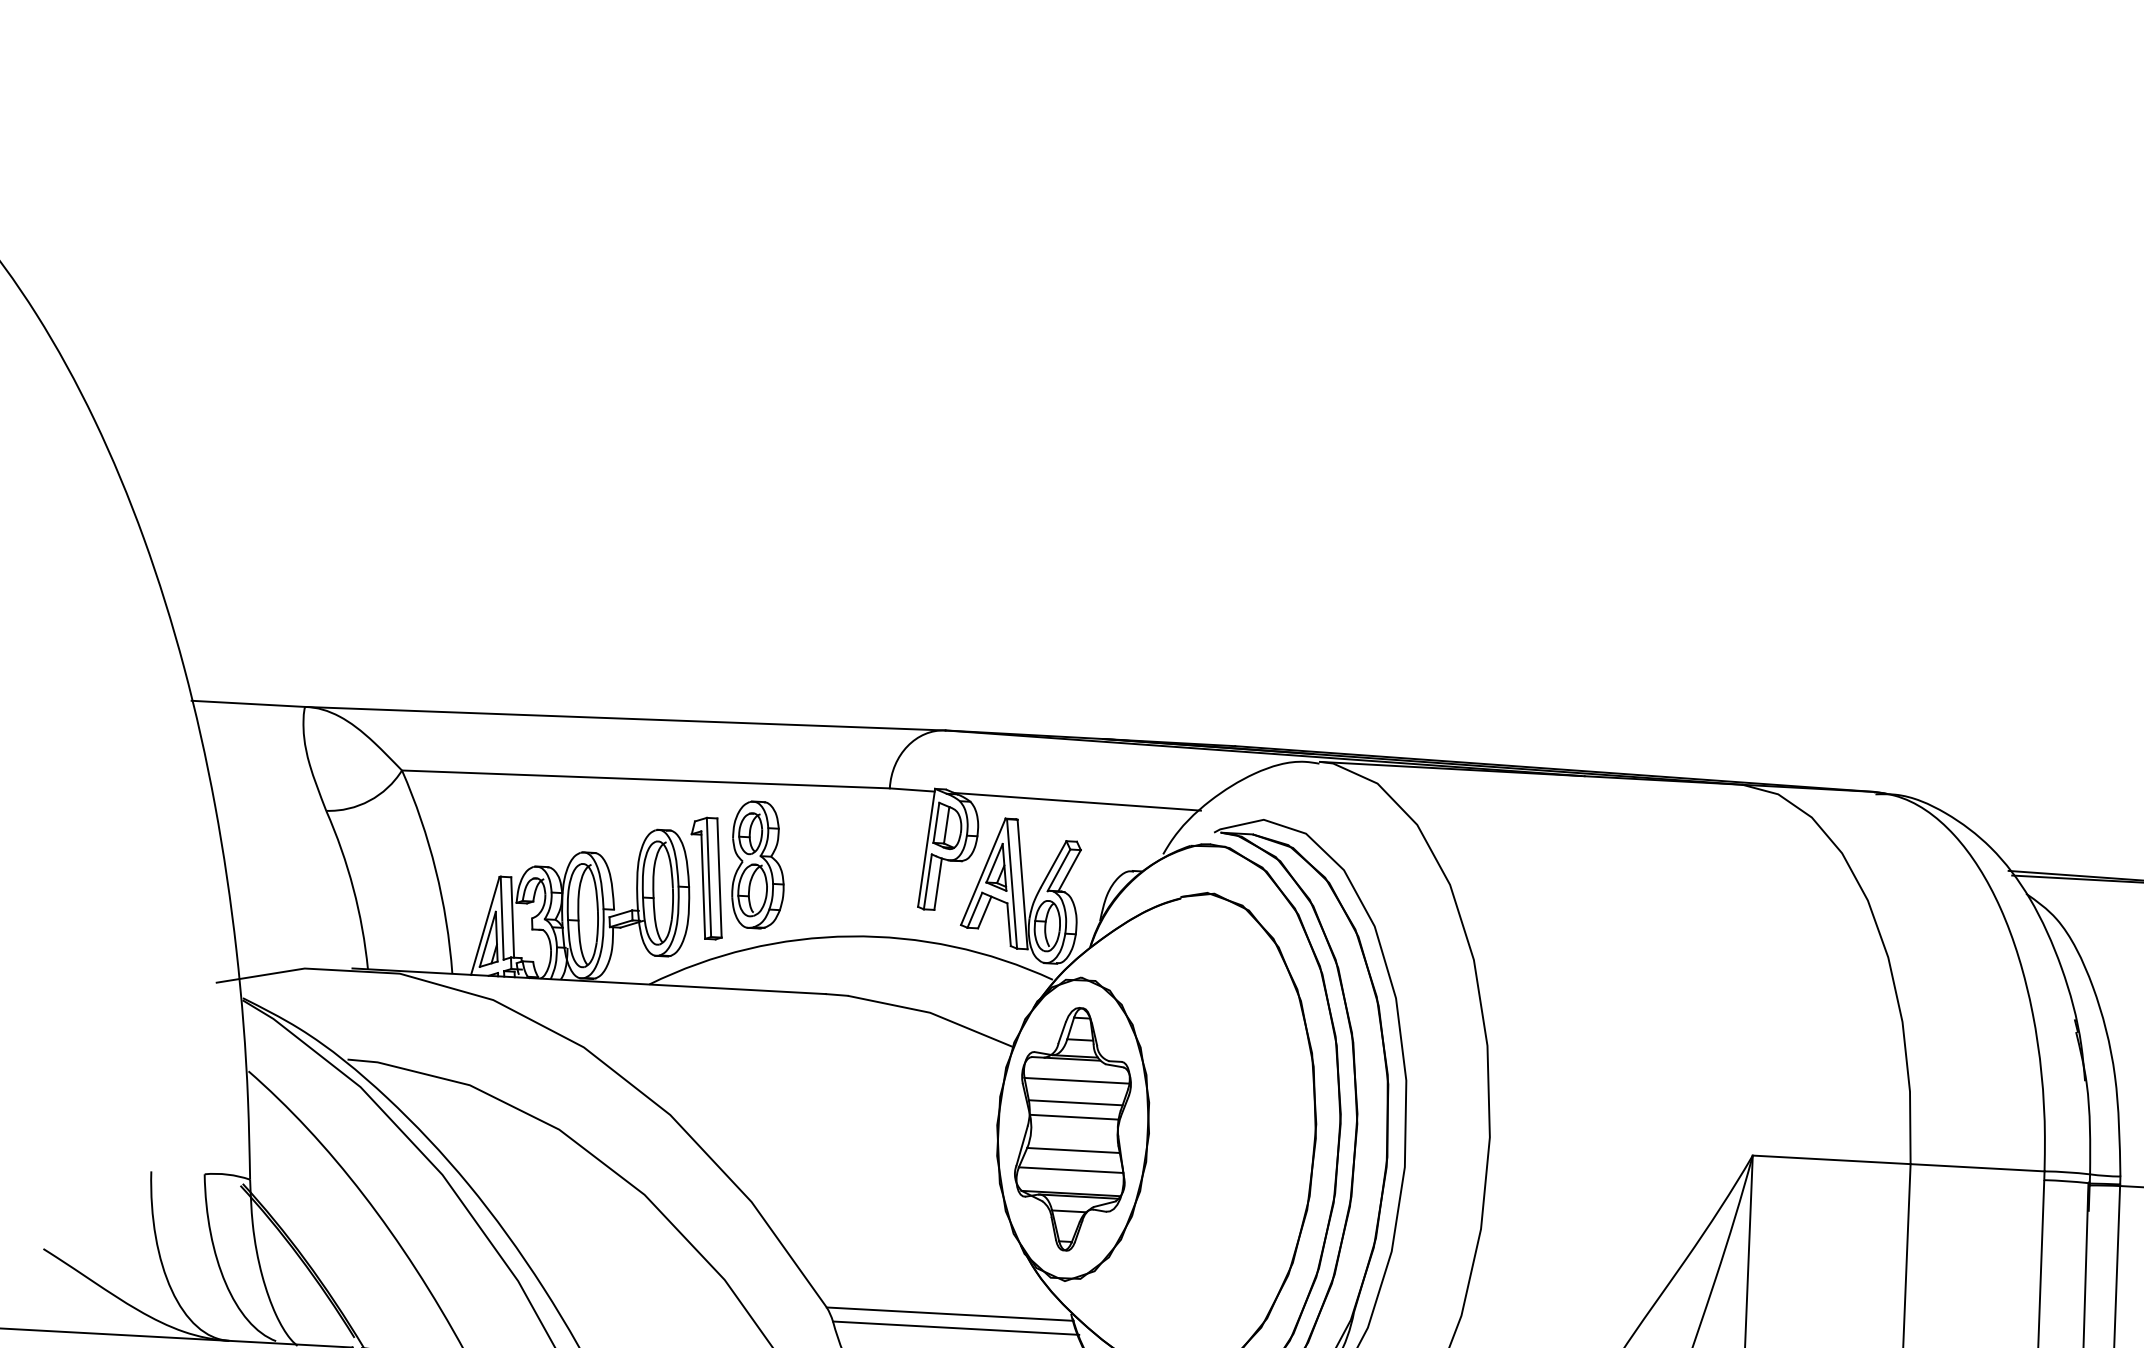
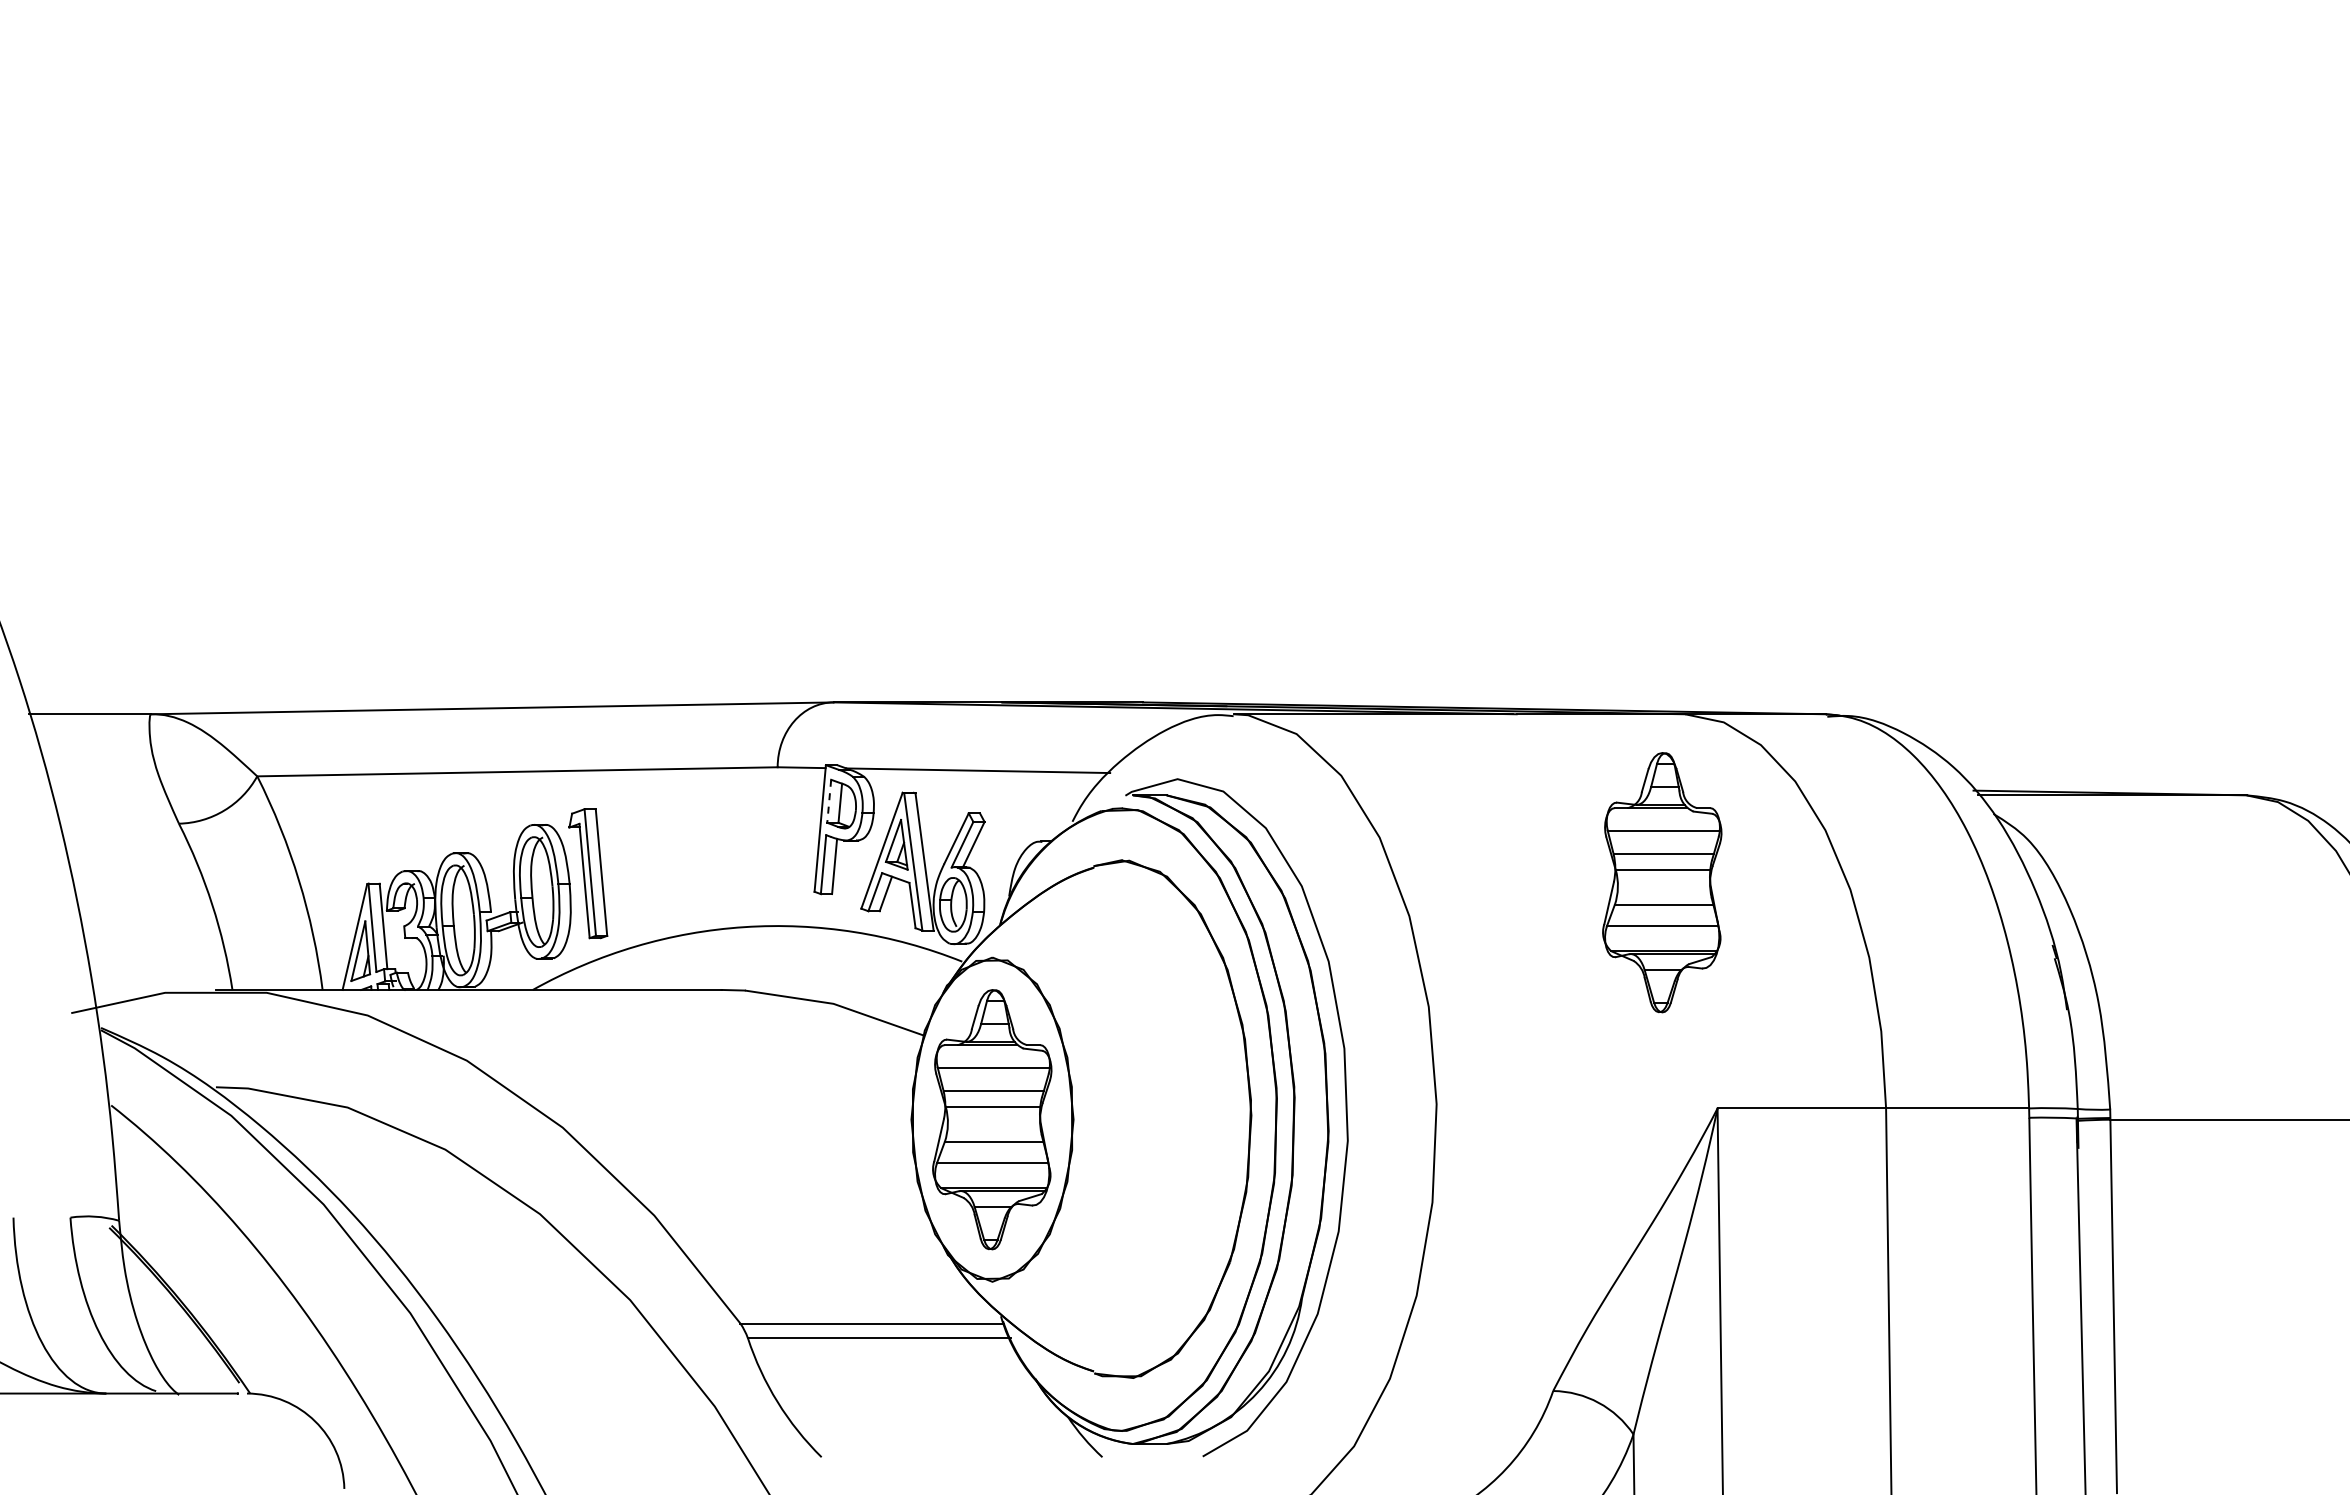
line: (936, 823) -> (829, 801), solid -> dashed
part: (757, 865) -> (641, 856), removed
part: (1712, 941) -> (1662, 882), added

